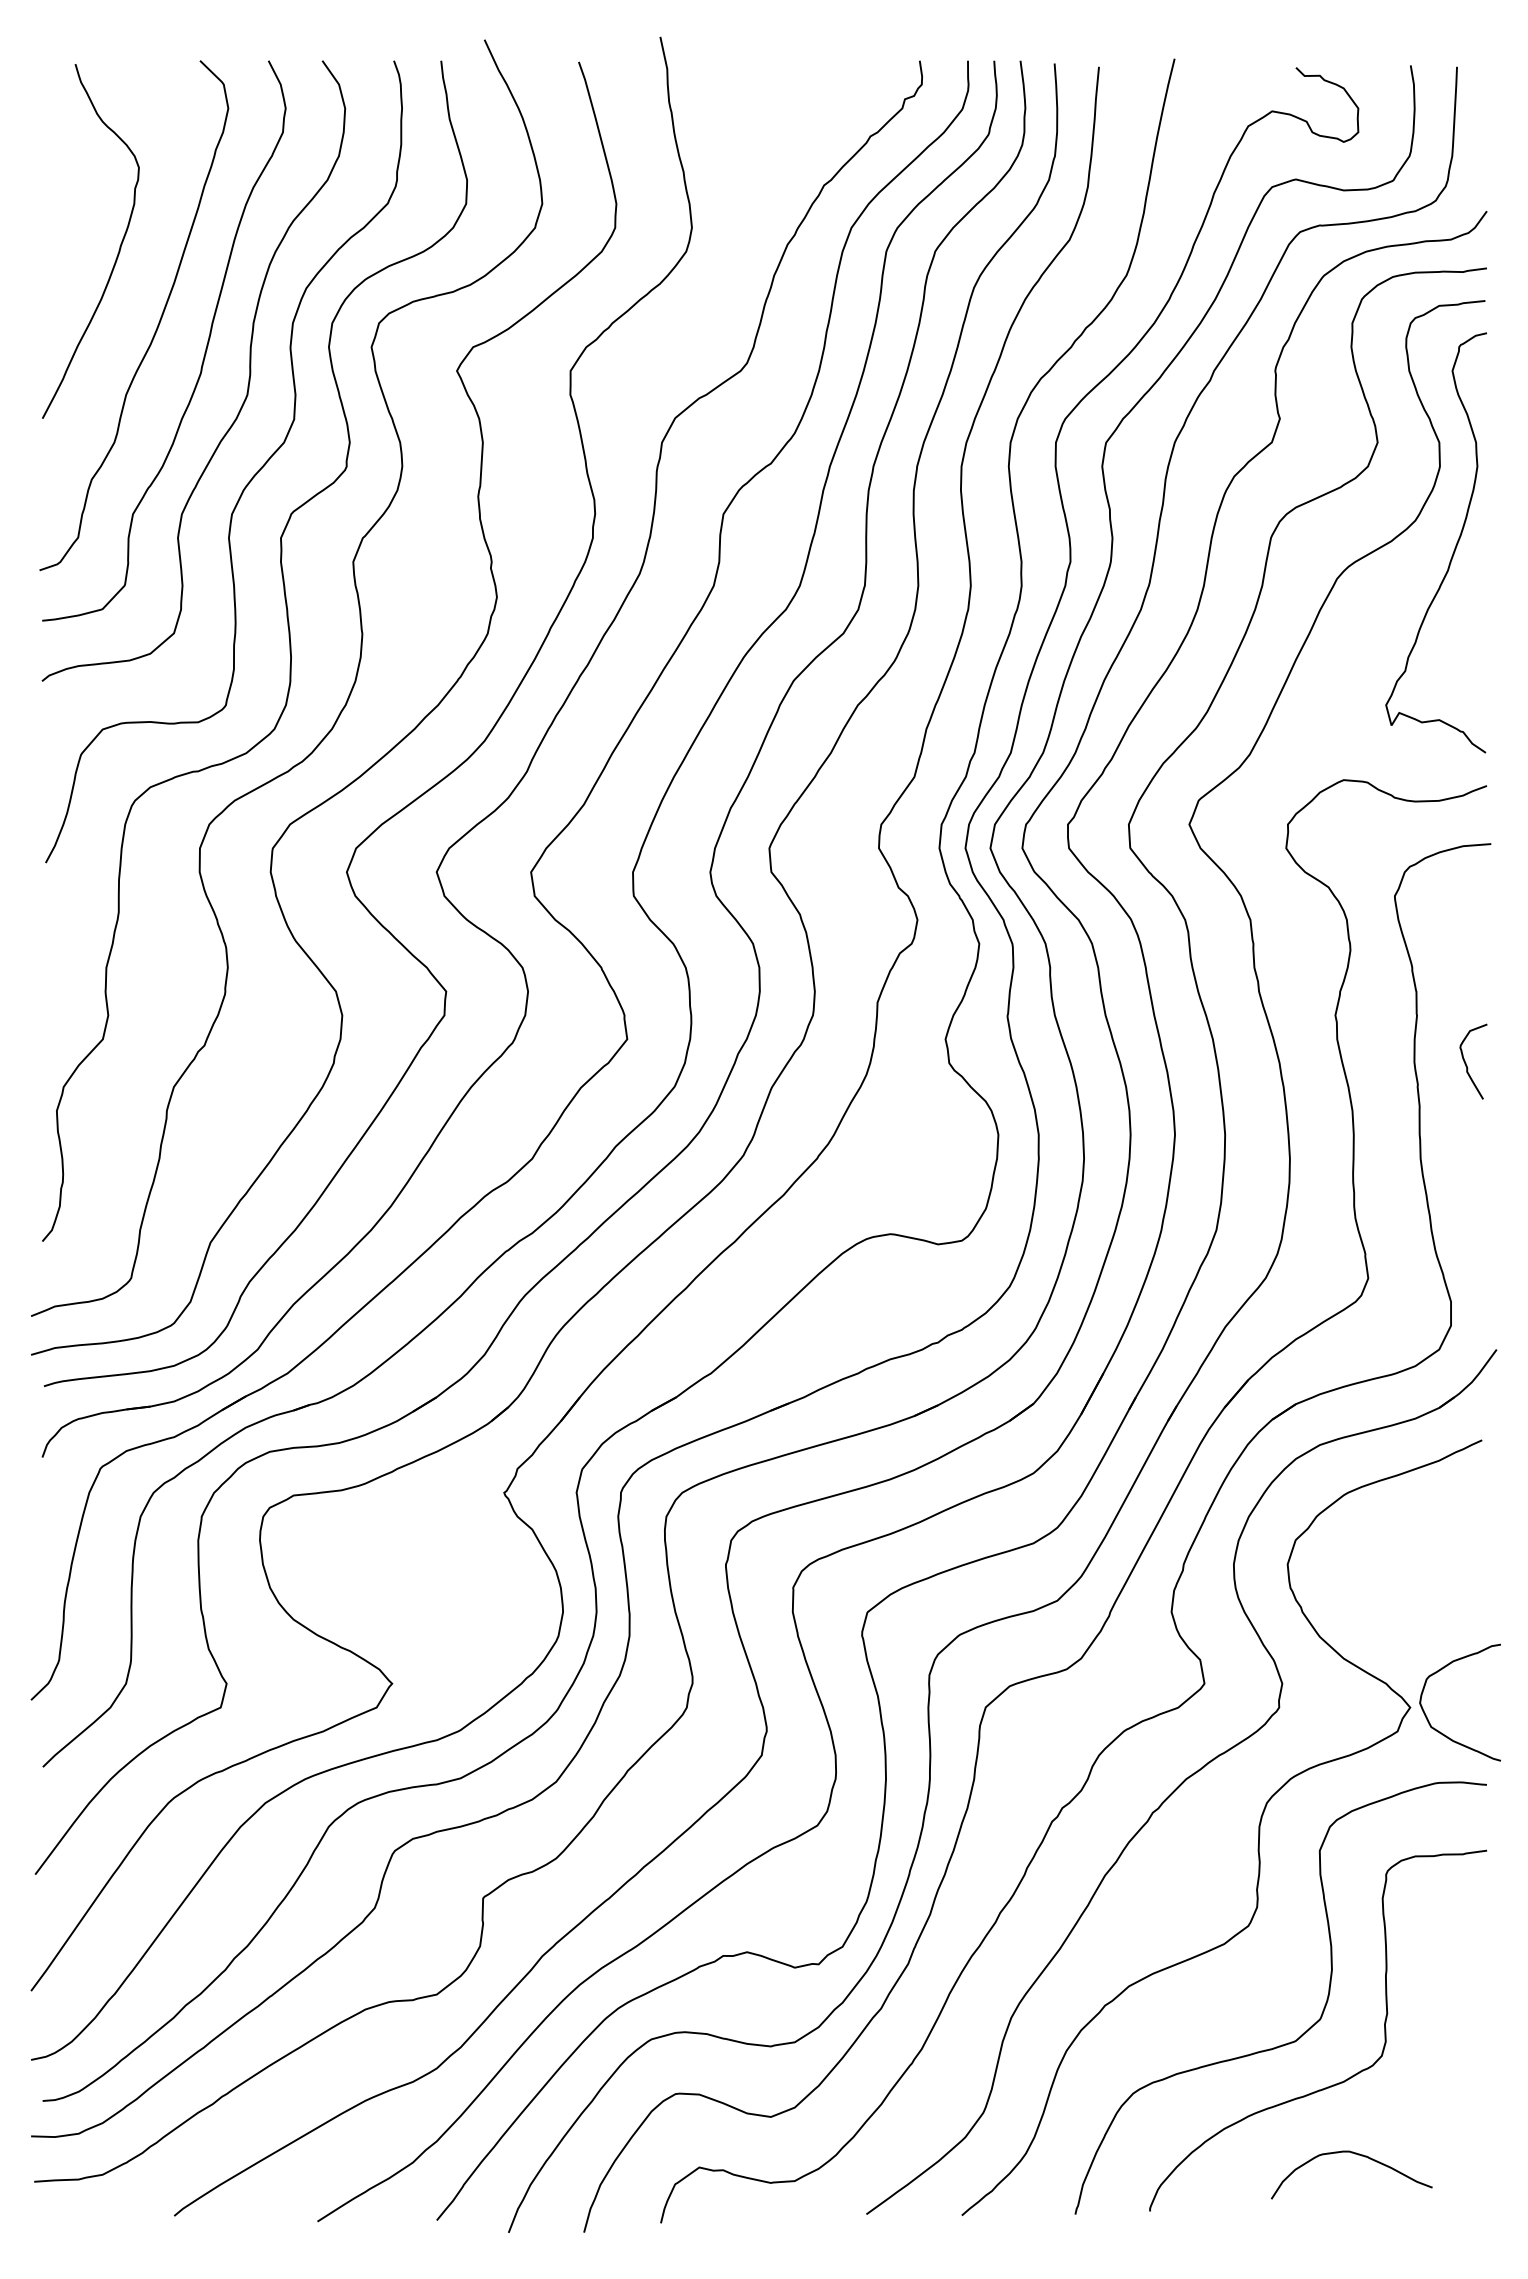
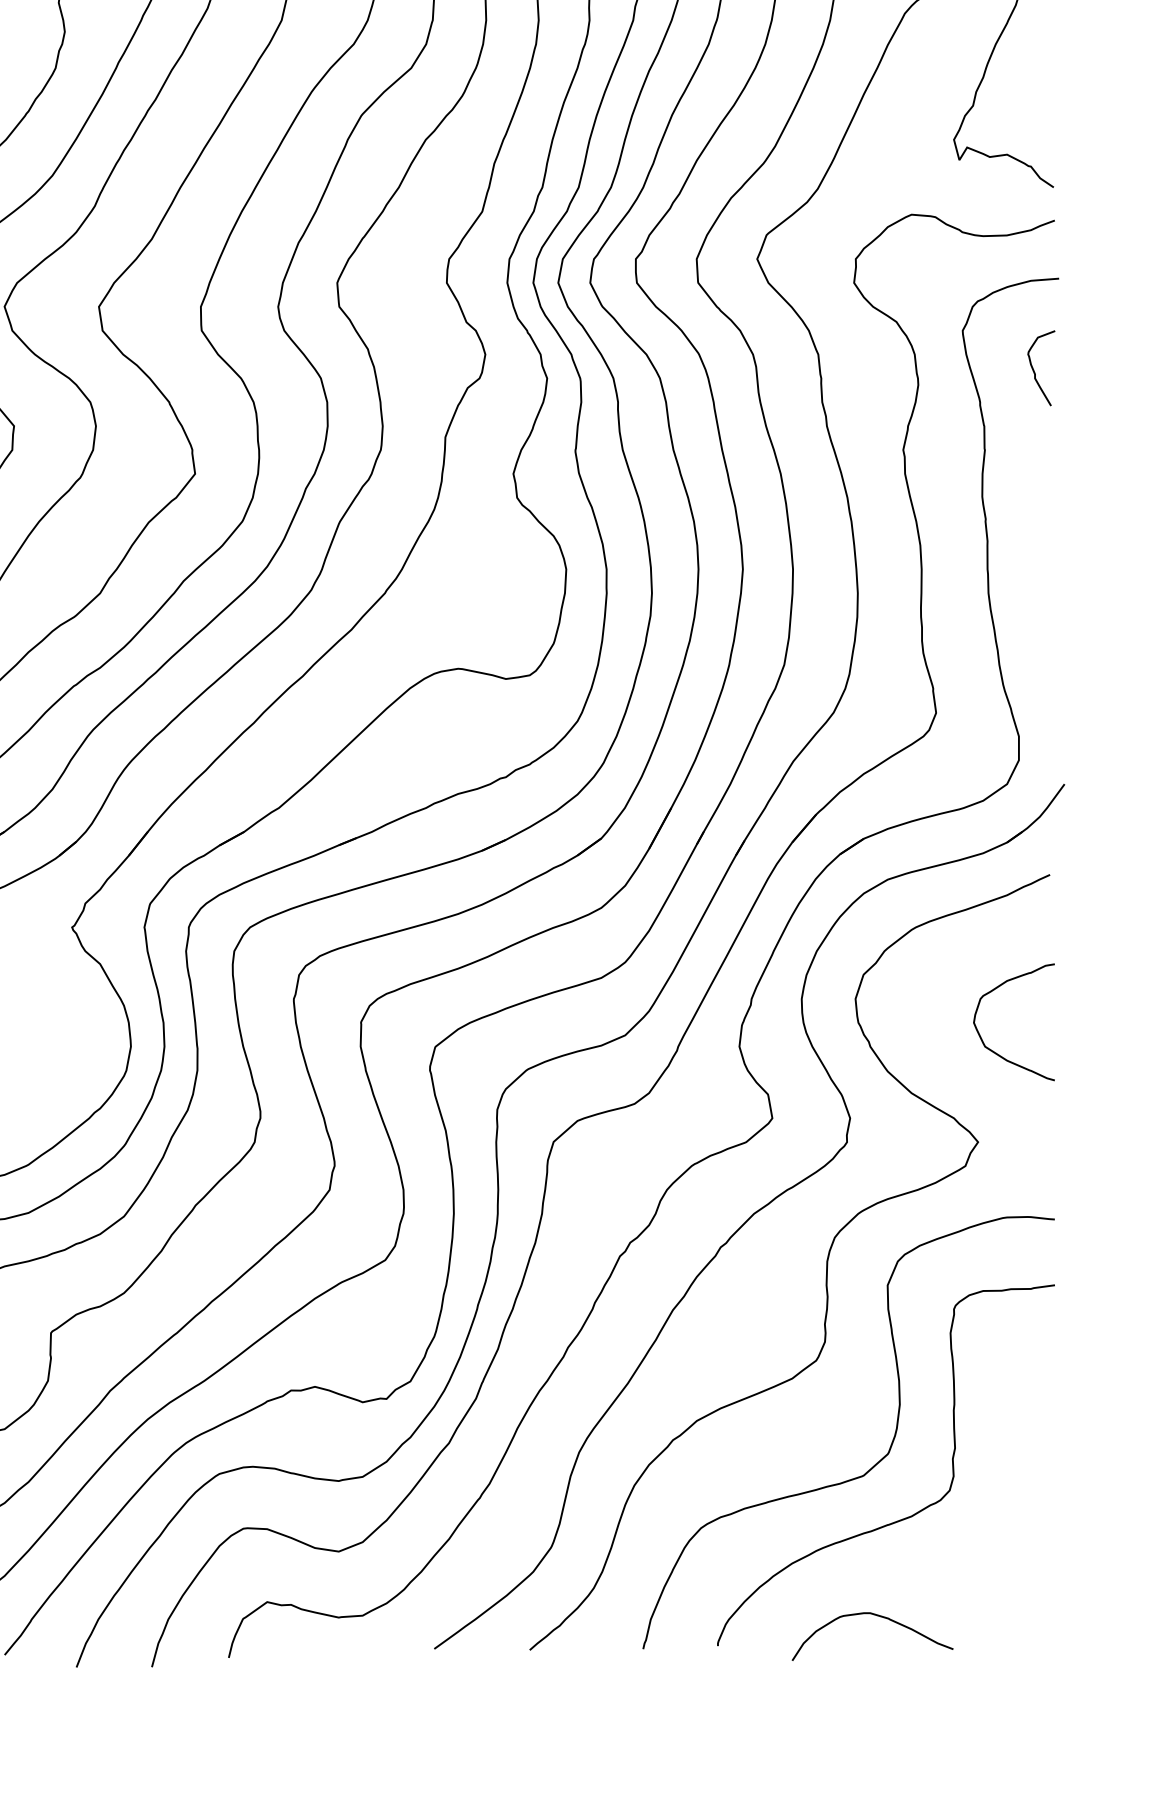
curve: (1467, 1065) -> (1035, 372), moved
curve: (1440, 1731) -> (994, 1051), moved
curve: (1354, 2154) -> (875, 1616), moved

